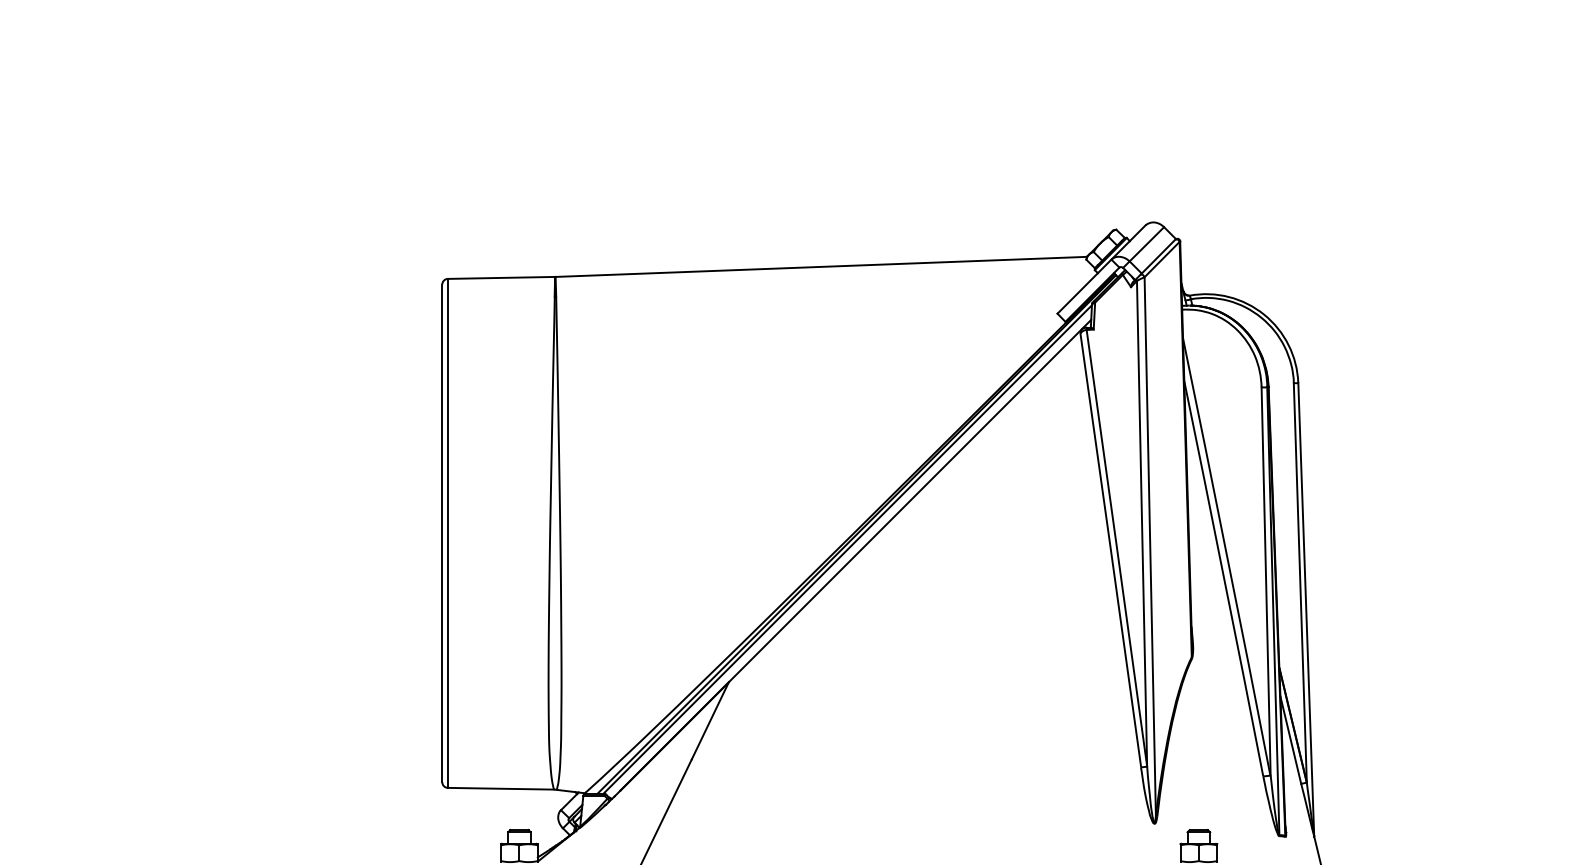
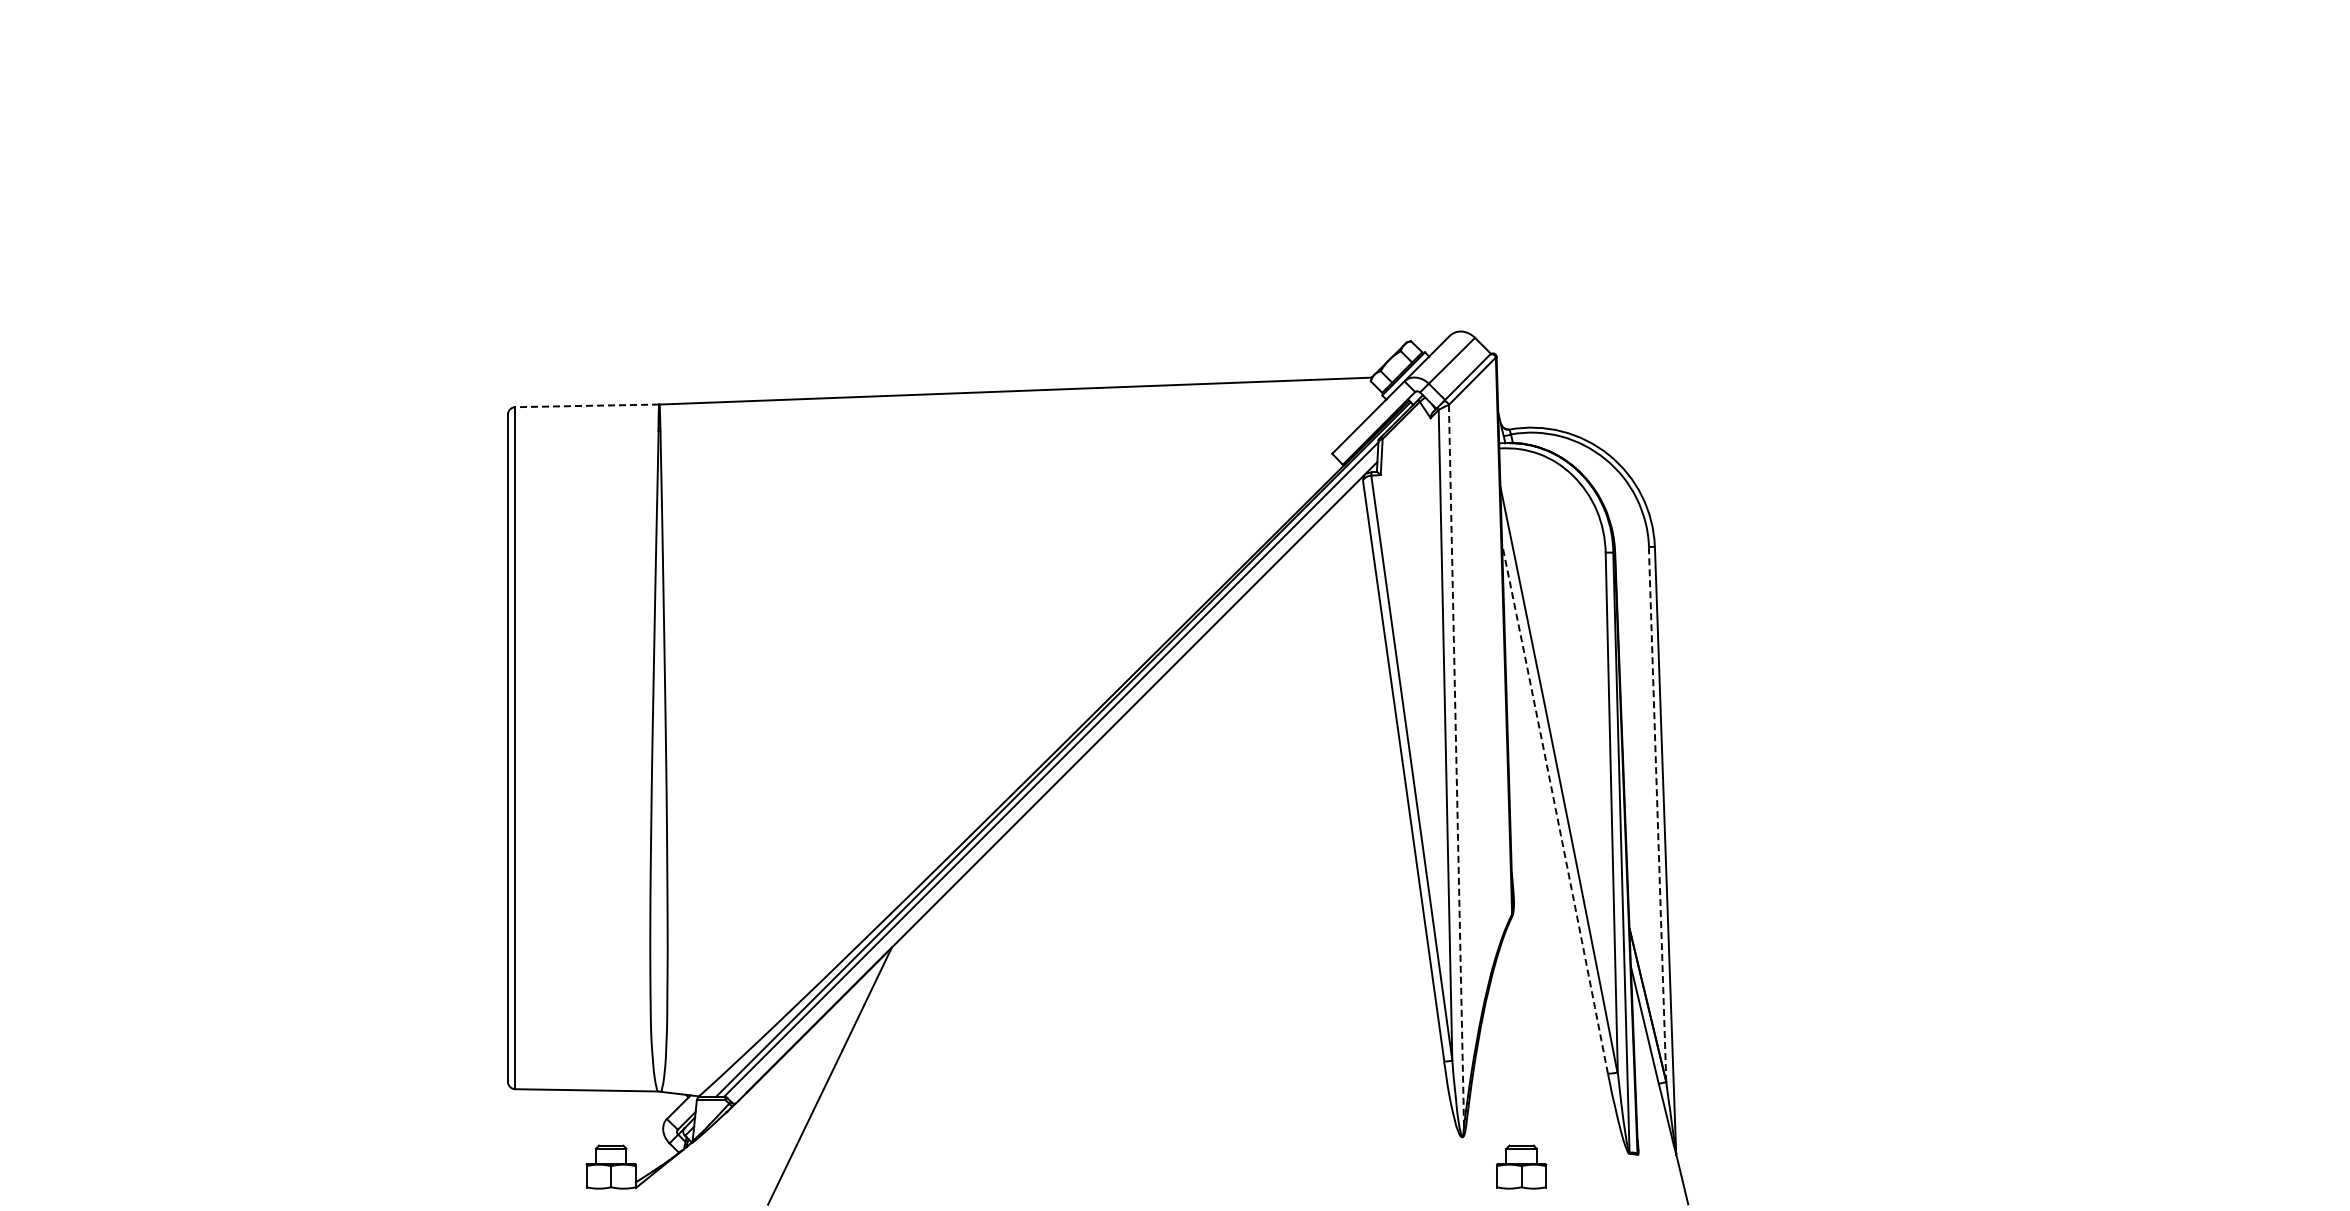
line: (501, 277) -> (587, 405), solid -> dashed
line: (1150, 546) -> (1456, 765), solid -> dashed
arc: (1224, 578) -> (1555, 808), solid -> dashed
line: (1300, 582) -> (1657, 814), solid -> dashed

